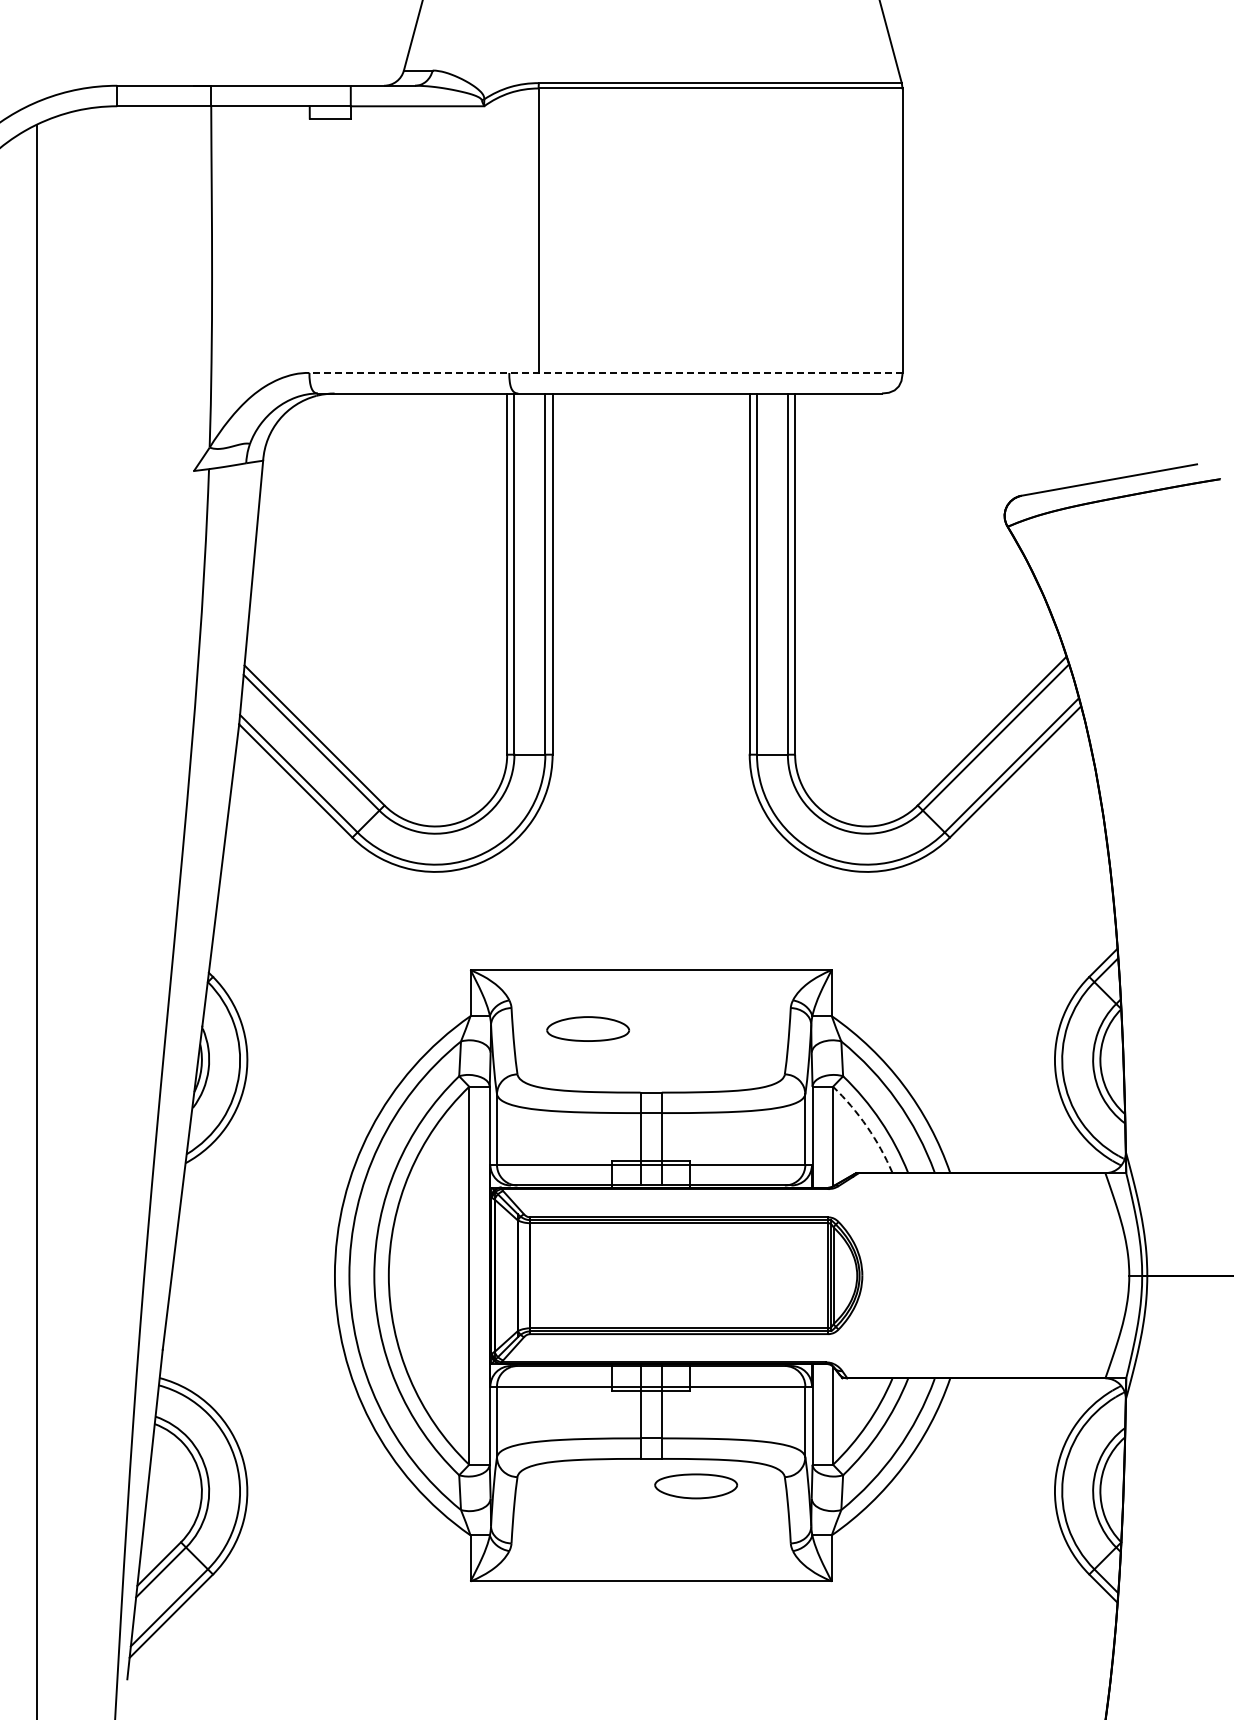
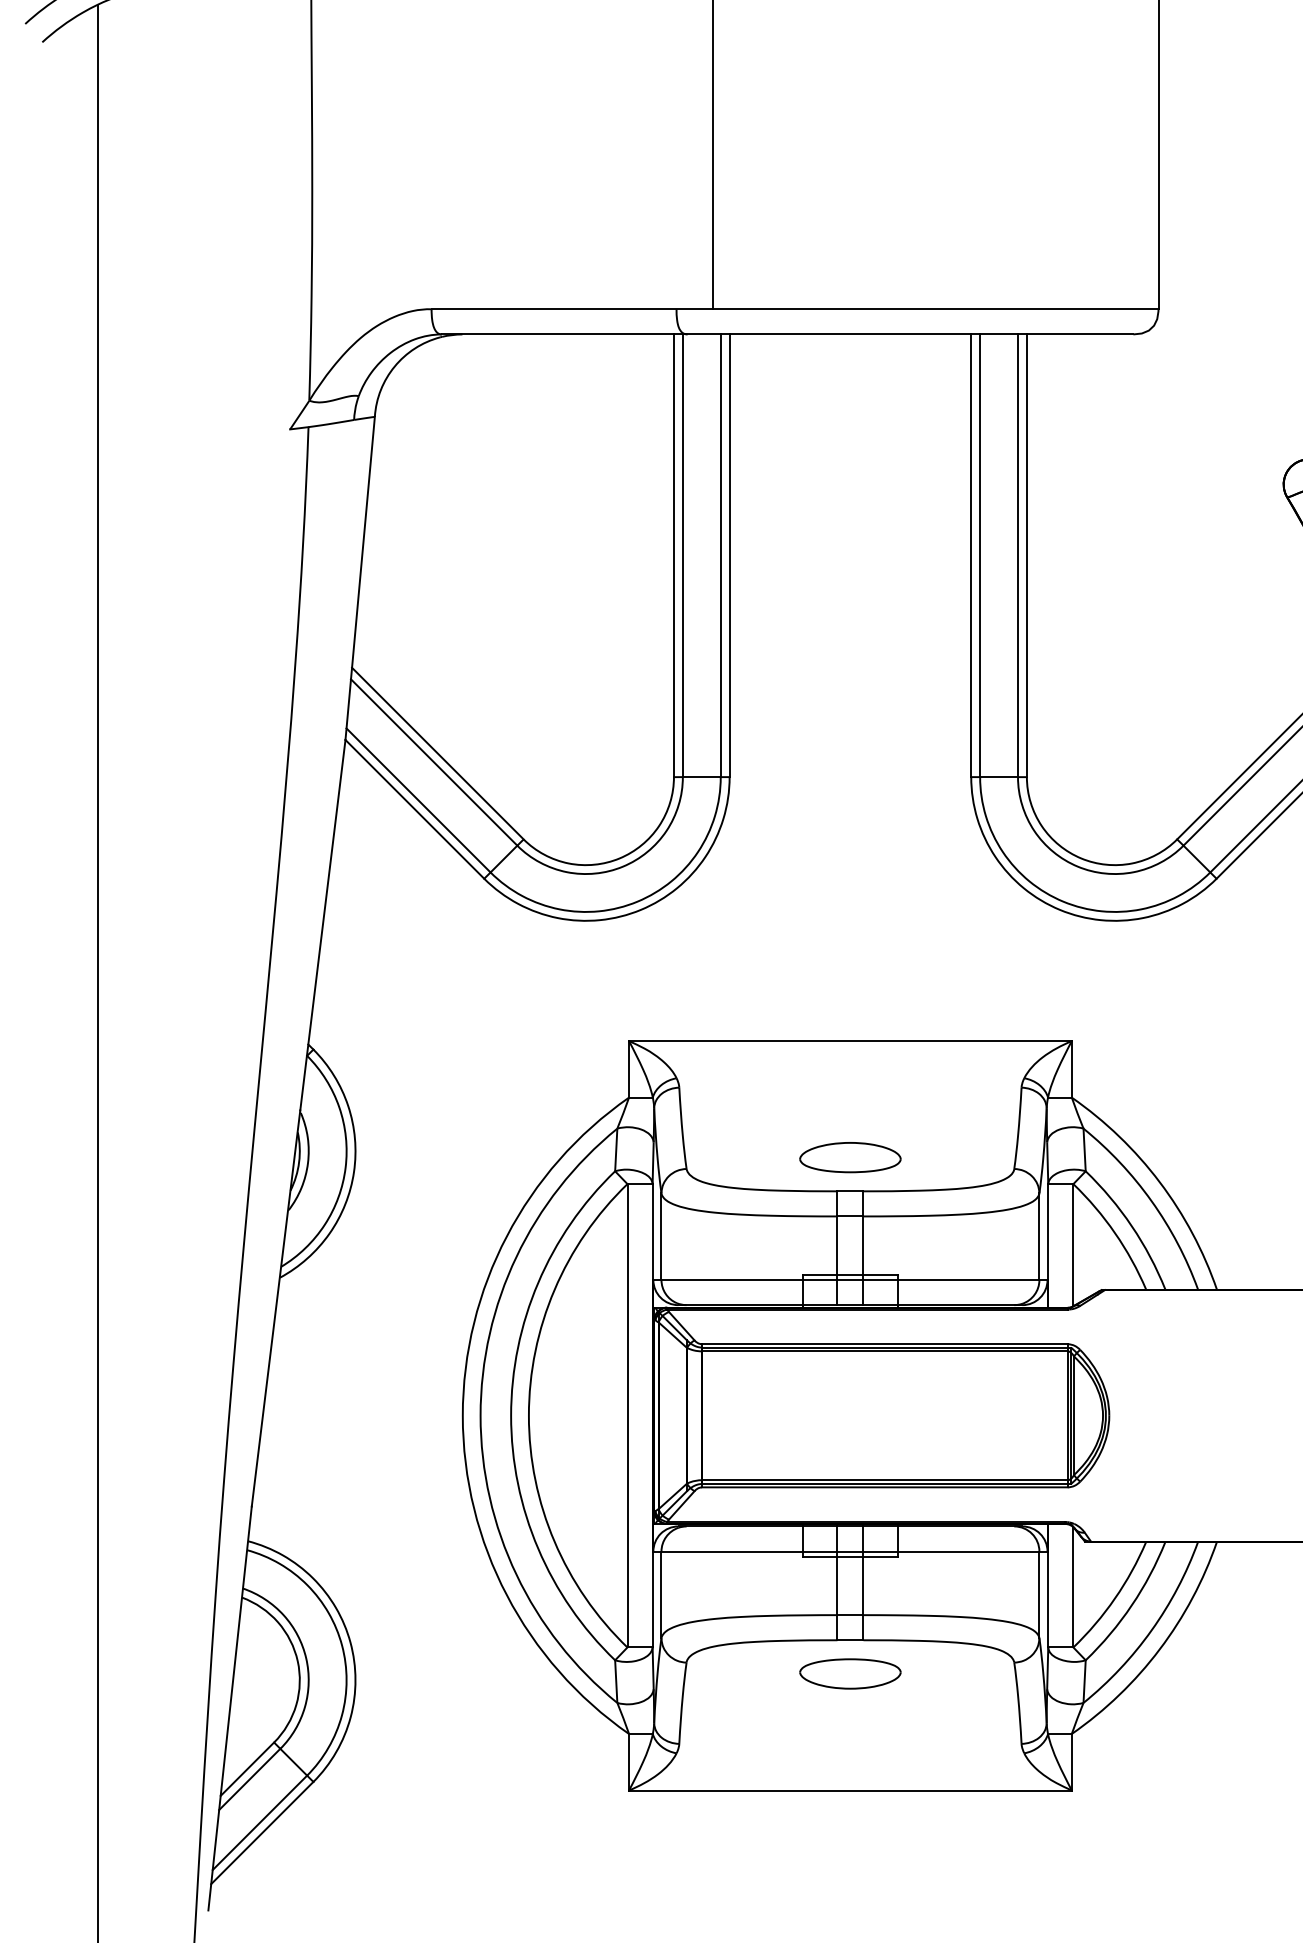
line: (605, 373) -> (794, 309), dashed -> solid
part: (588, 1028) -> (850, 1156), moved
arc: (867, 1126) -> (1115, 1232), dashed -> solid
part: (696, 1486) -> (850, 1674), moved

